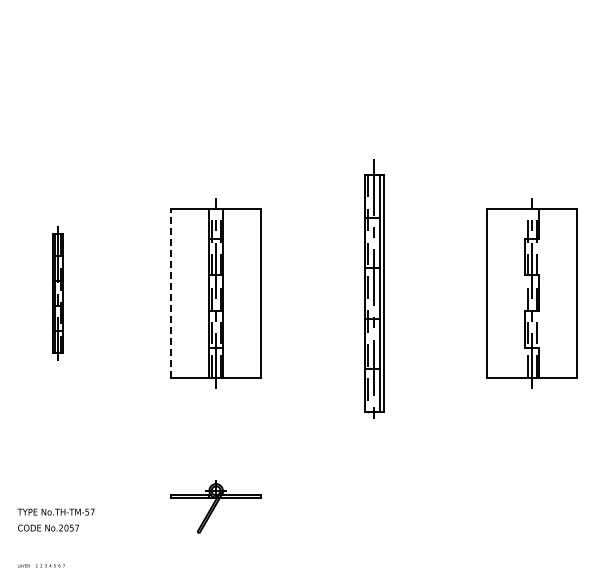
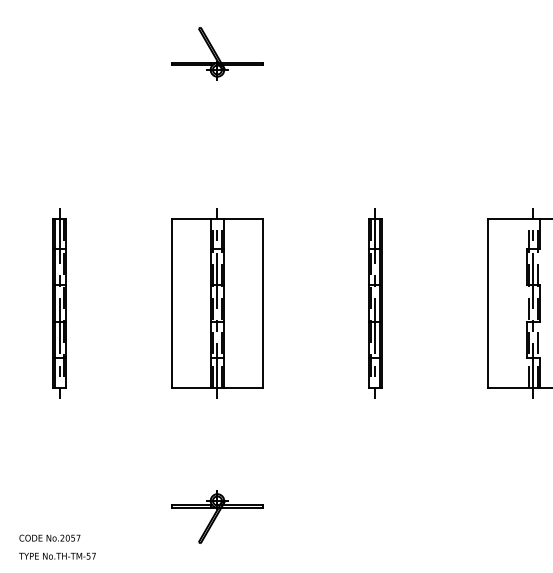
part: (215, 43) -> (216, 53), added
part: (57, 293) -> (58, 303), size x1.43
line: (170, 293) -> (171, 303), dashed -> solid
part: (373, 293) -> (374, 303), size x0.71
text: (55, 511) -> (56, 555), moved

